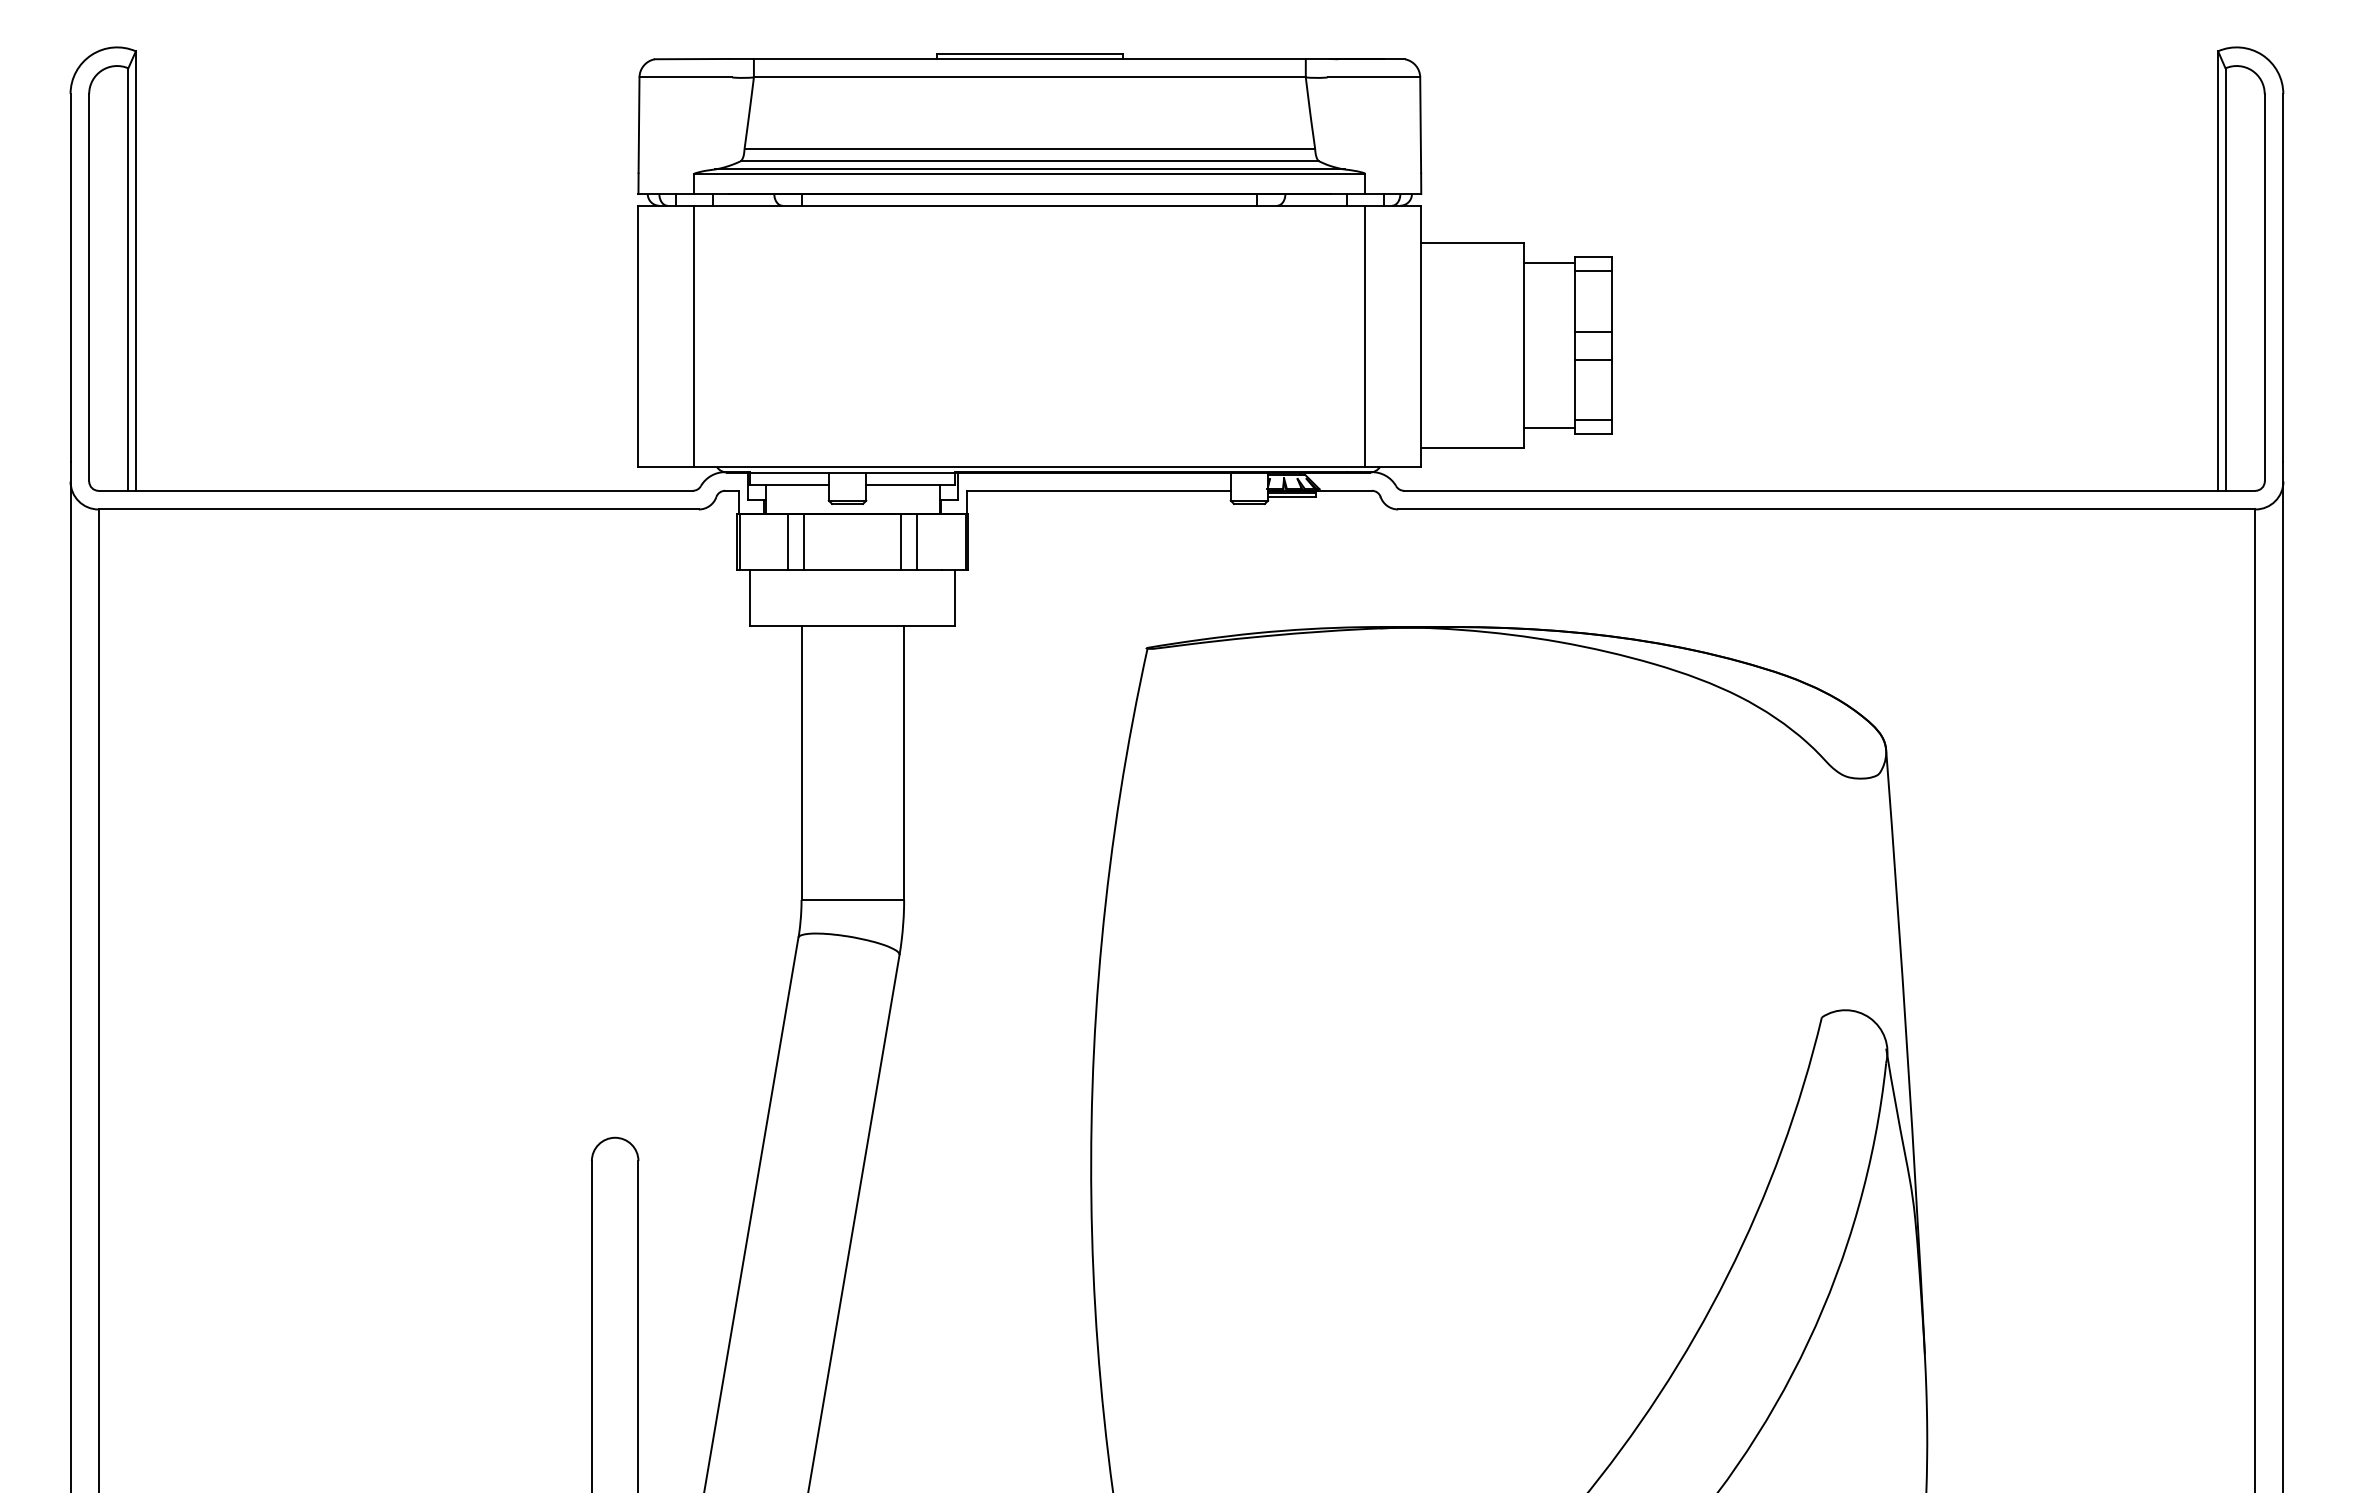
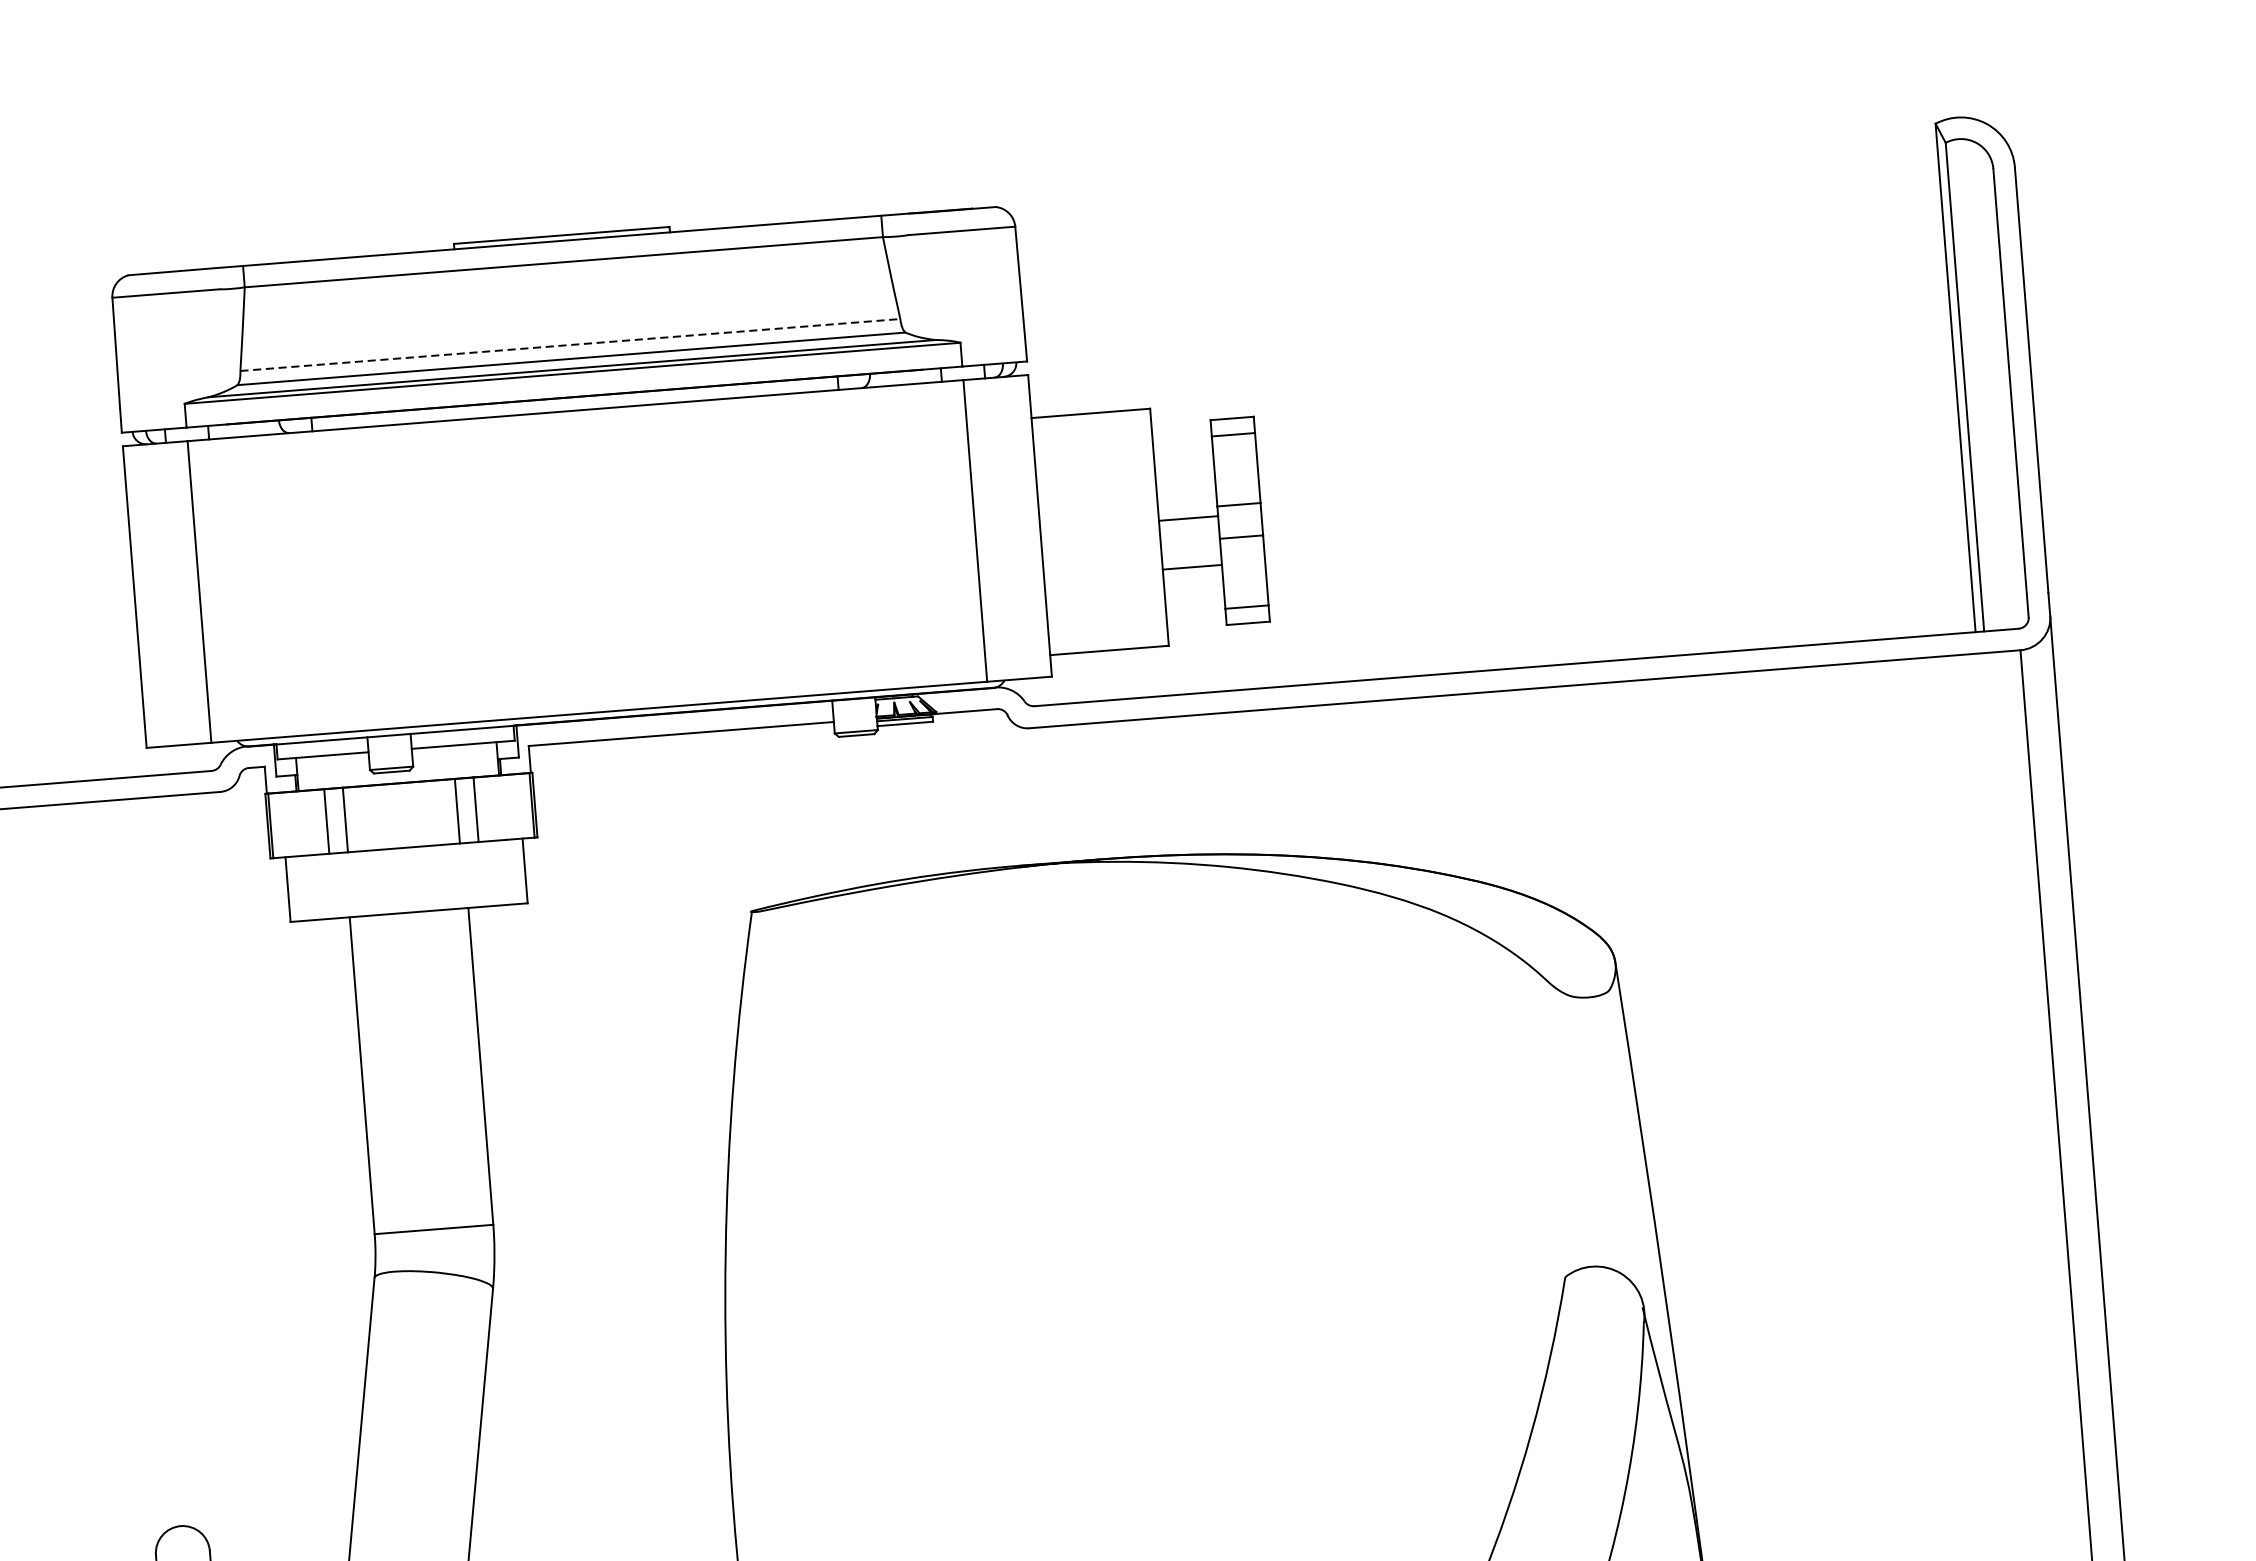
line: (1030, 149) -> (571, 345), solid -> dashed
line: (1548, 262) -> (1187, 518), moved
line: (1548, 428) -> (1191, 567), moved

